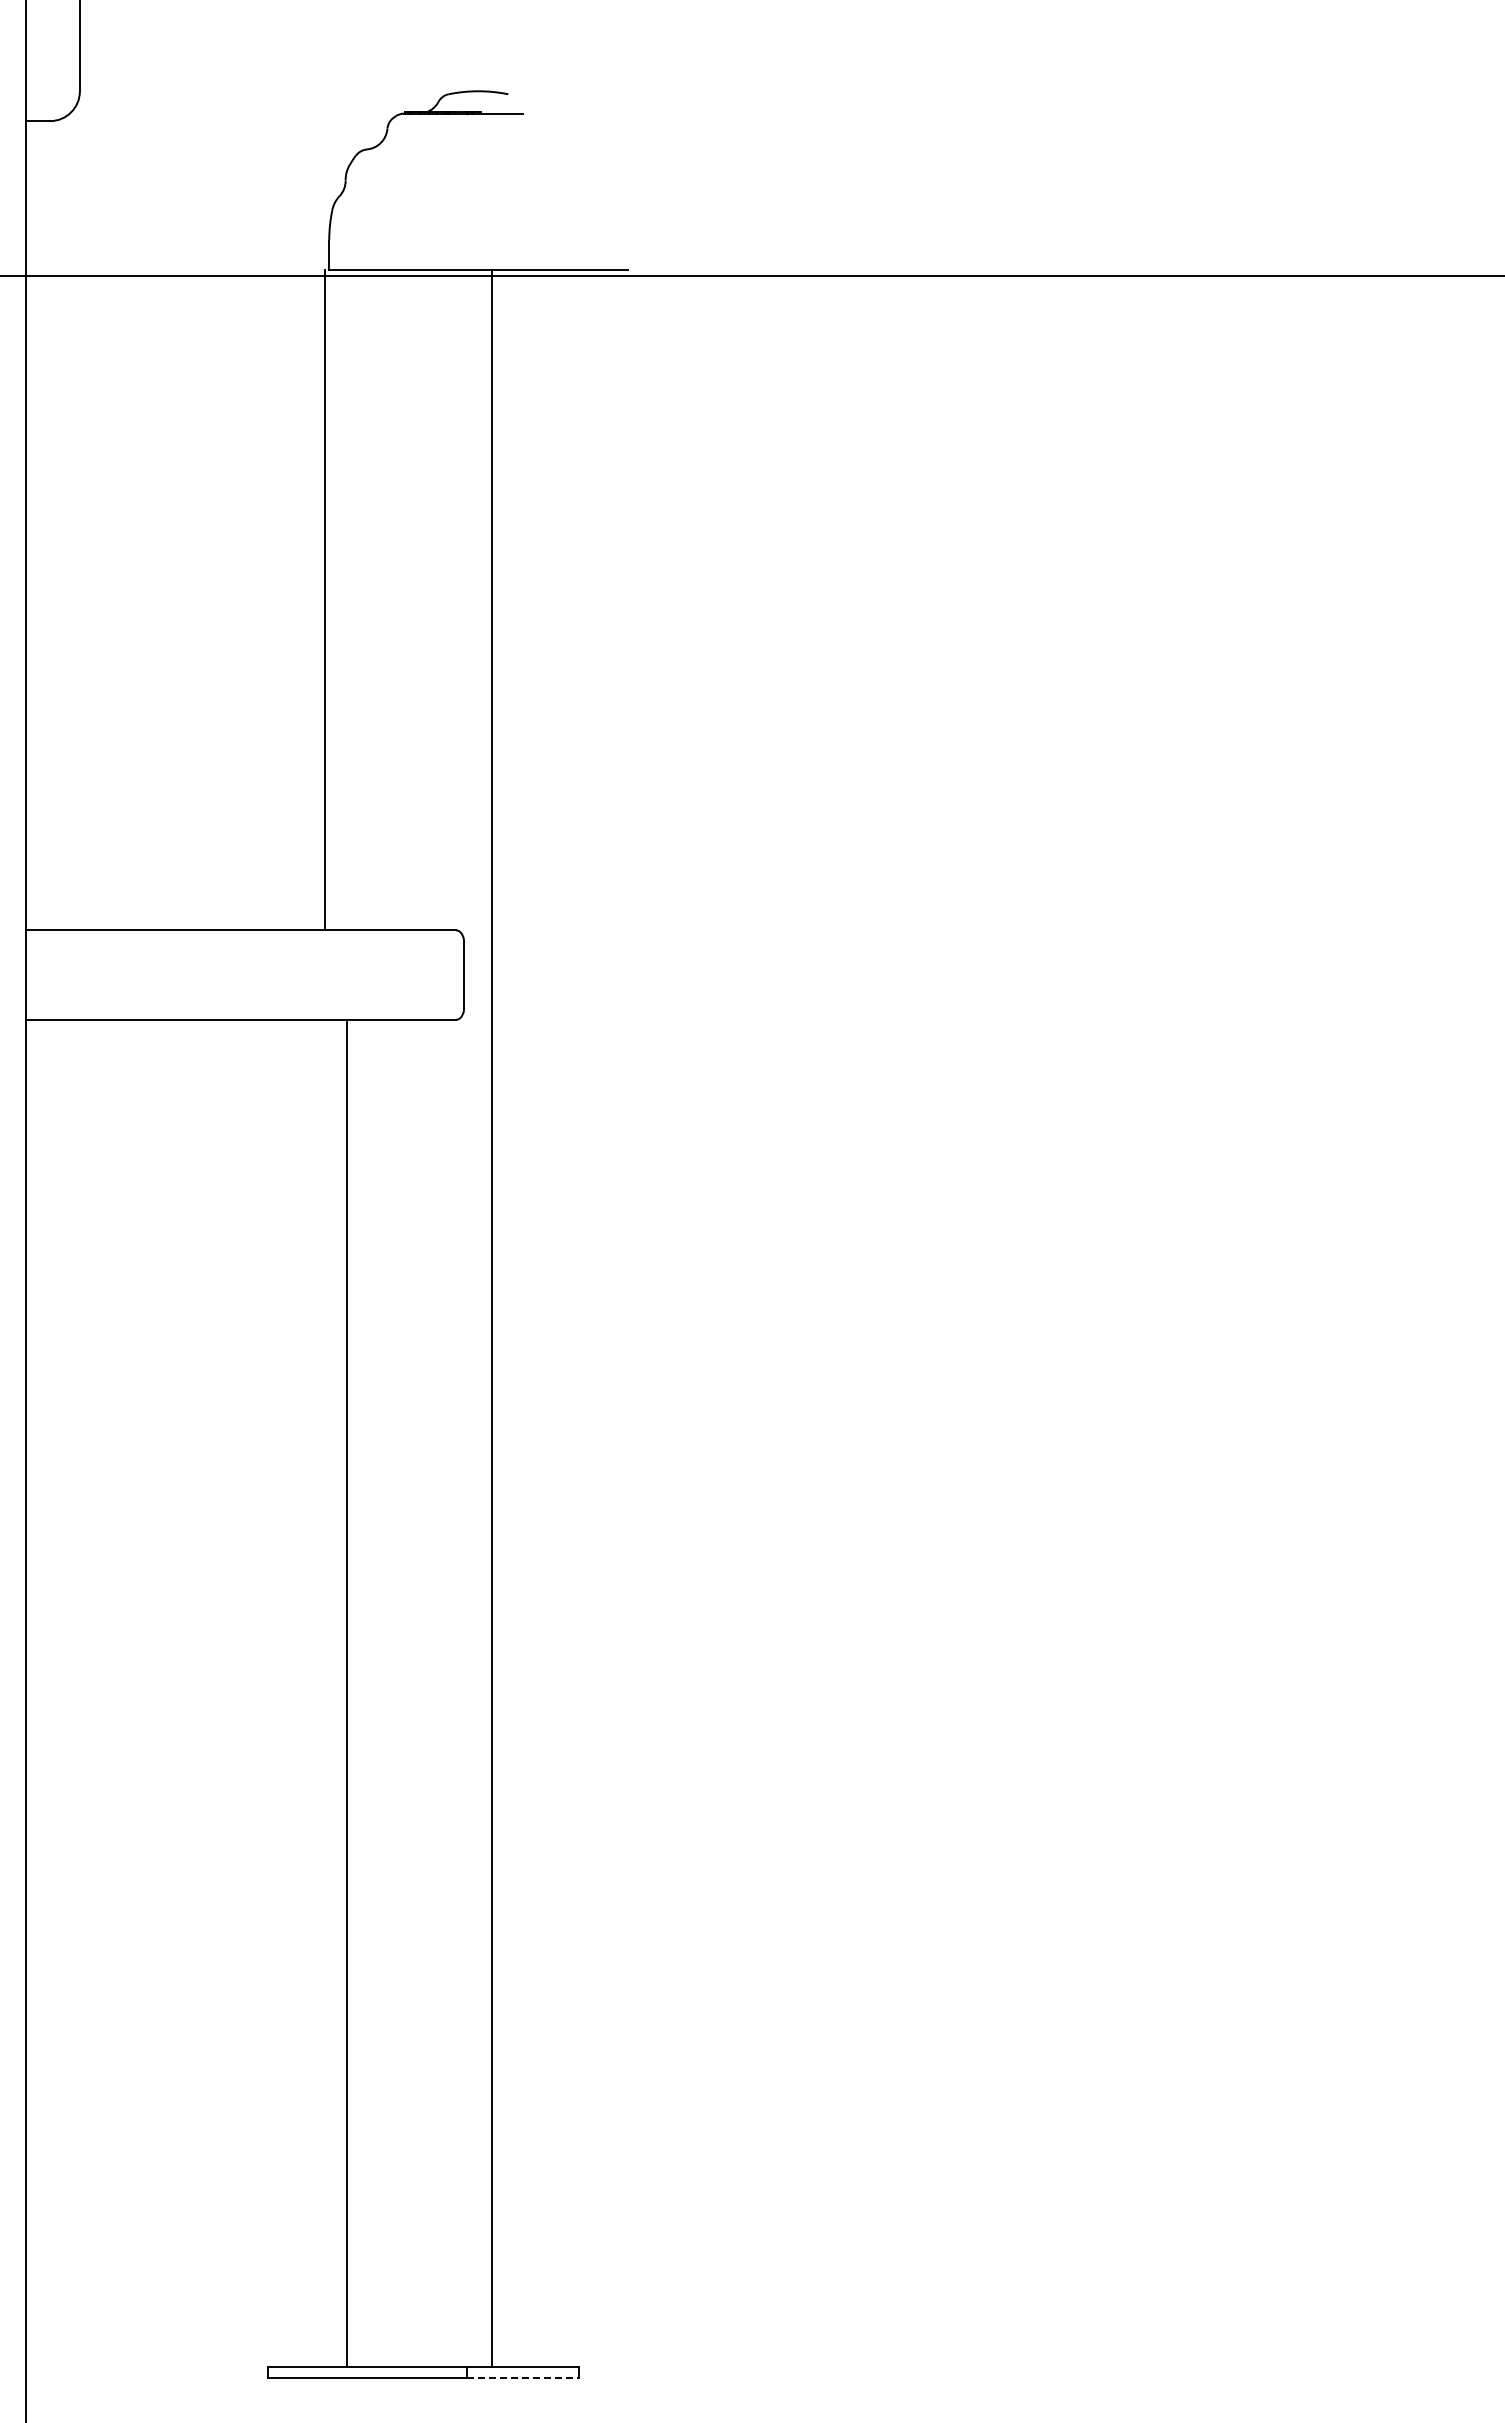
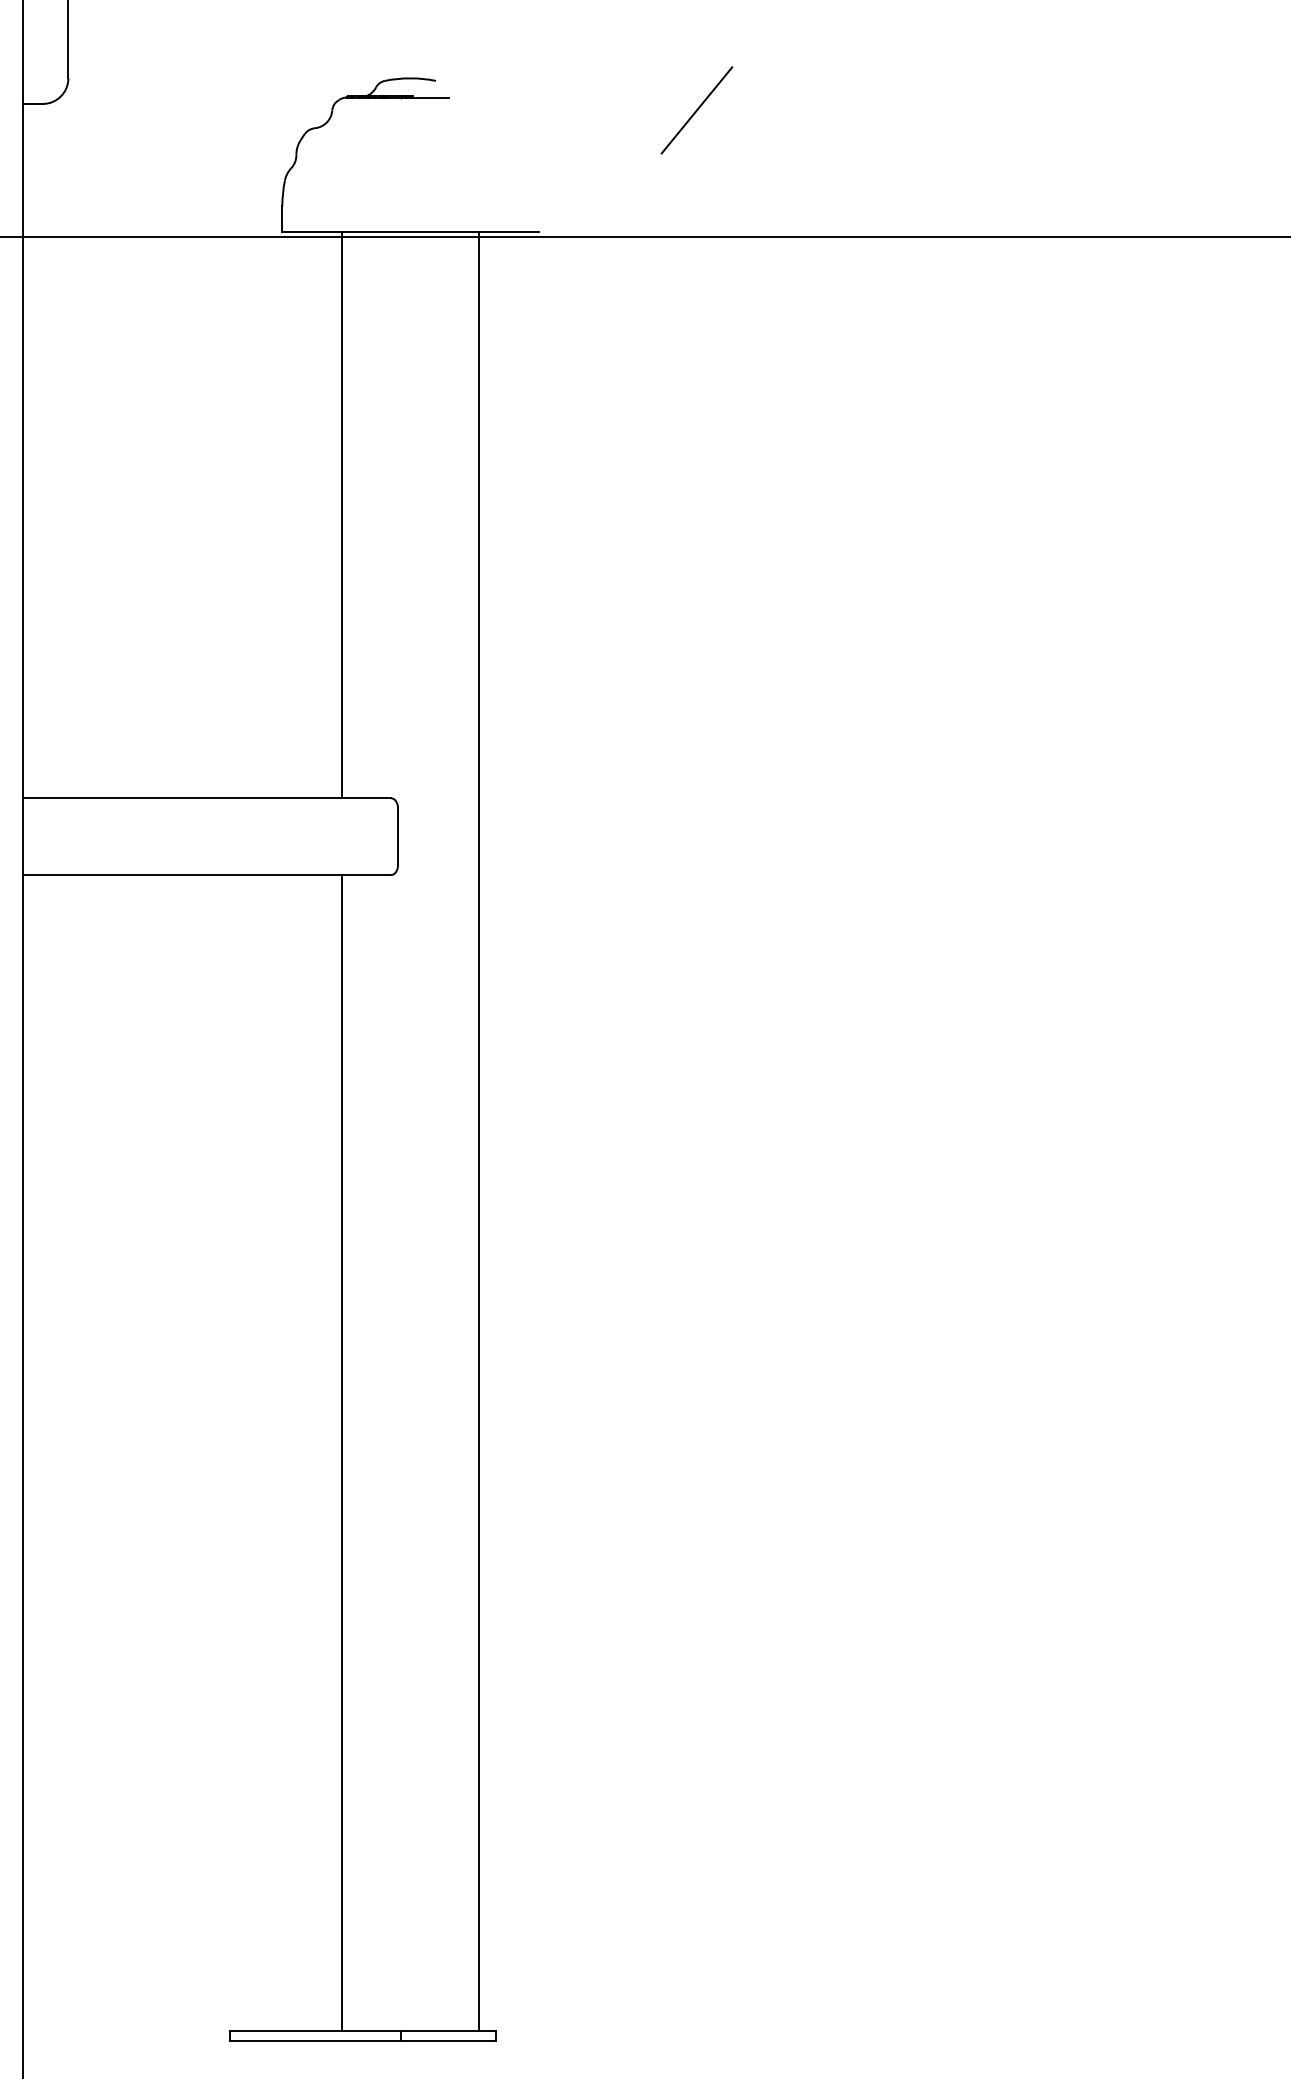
line: (812, 128) -> (696, 110), added
line: (325, 600) -> (342, 515), moved
line: (491, 1318) -> (478, 1131), moved
line: (347, 1692) -> (342, 1452), moved
line: (523, 2378) -> (449, 2040), dashed -> solid

